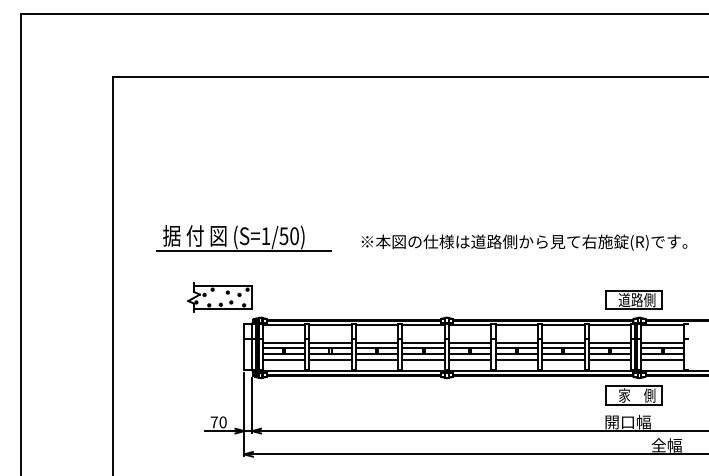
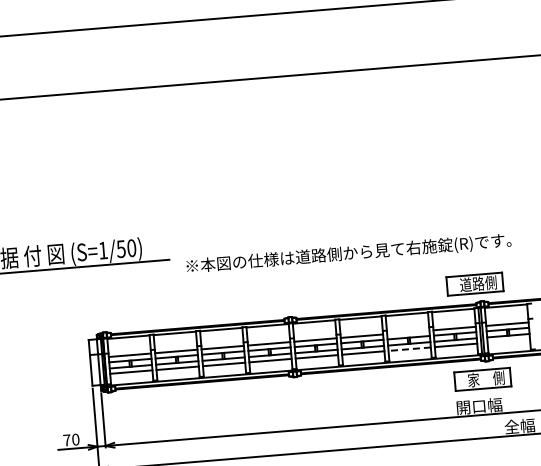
text: (524, 242) -> (348, 253), moved
part: (219, 297) -> (61, 315), removed
line: (563, 342) -> (408, 332), removed
line: (562, 359) -> (408, 349), solid -> dashed
line: (662, 359) -> (508, 341), removed

